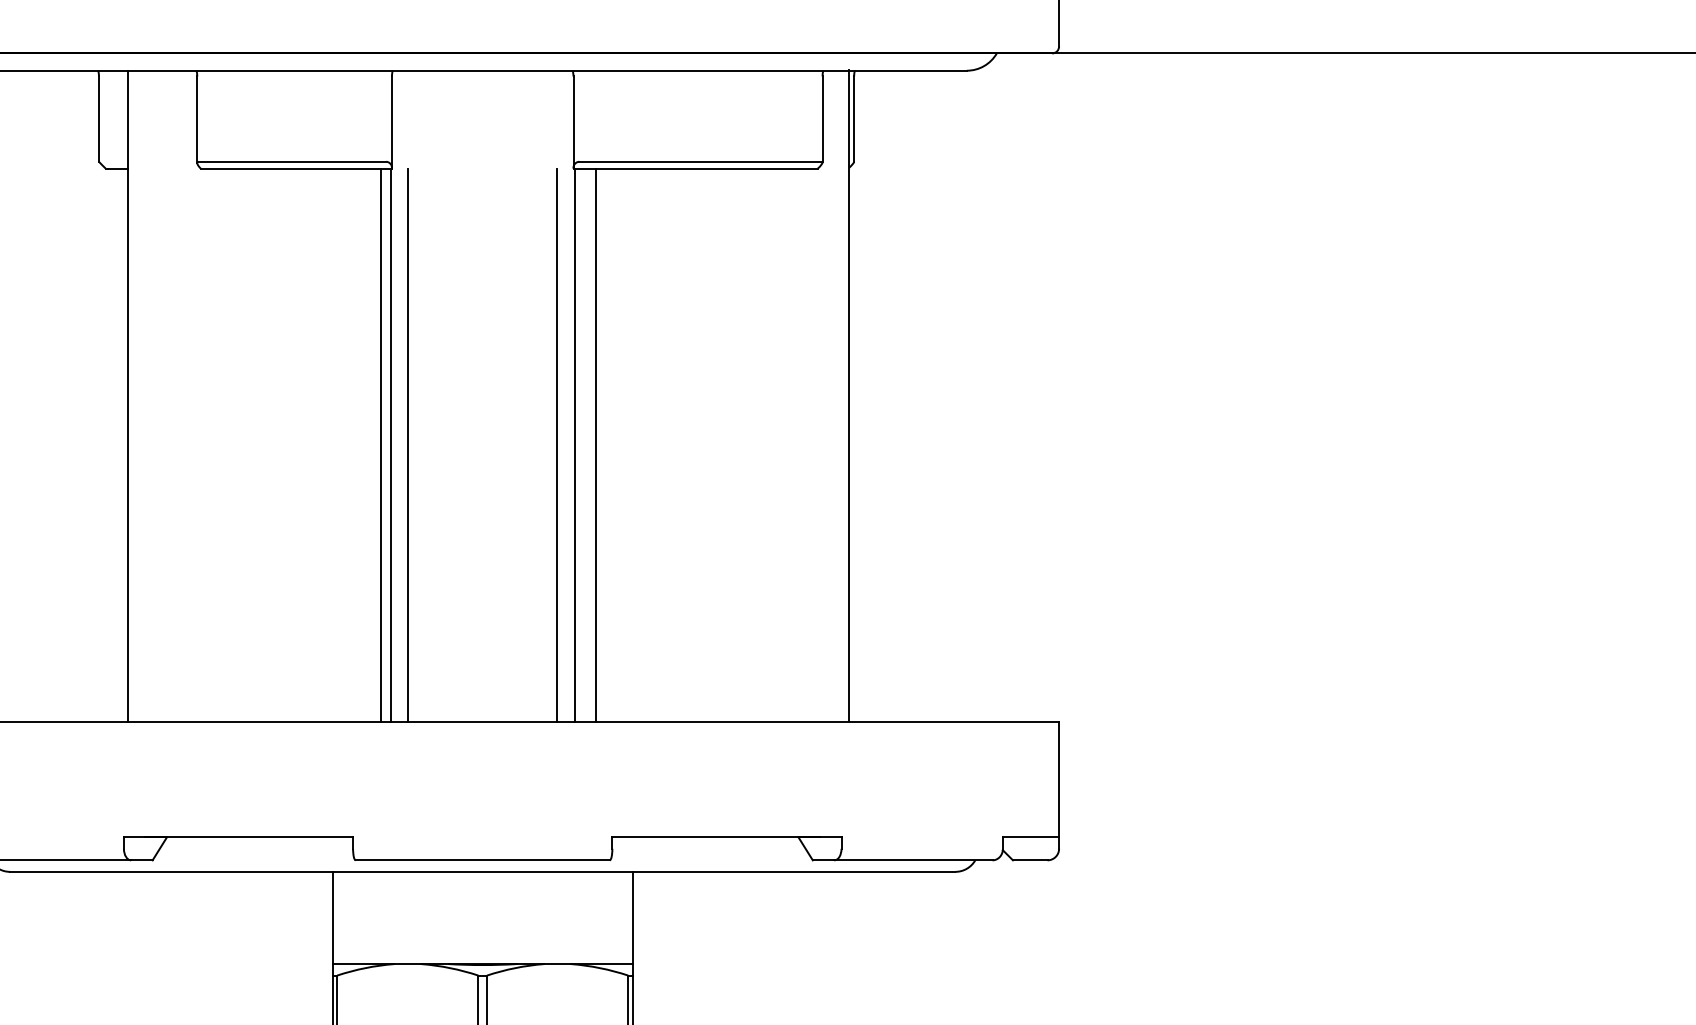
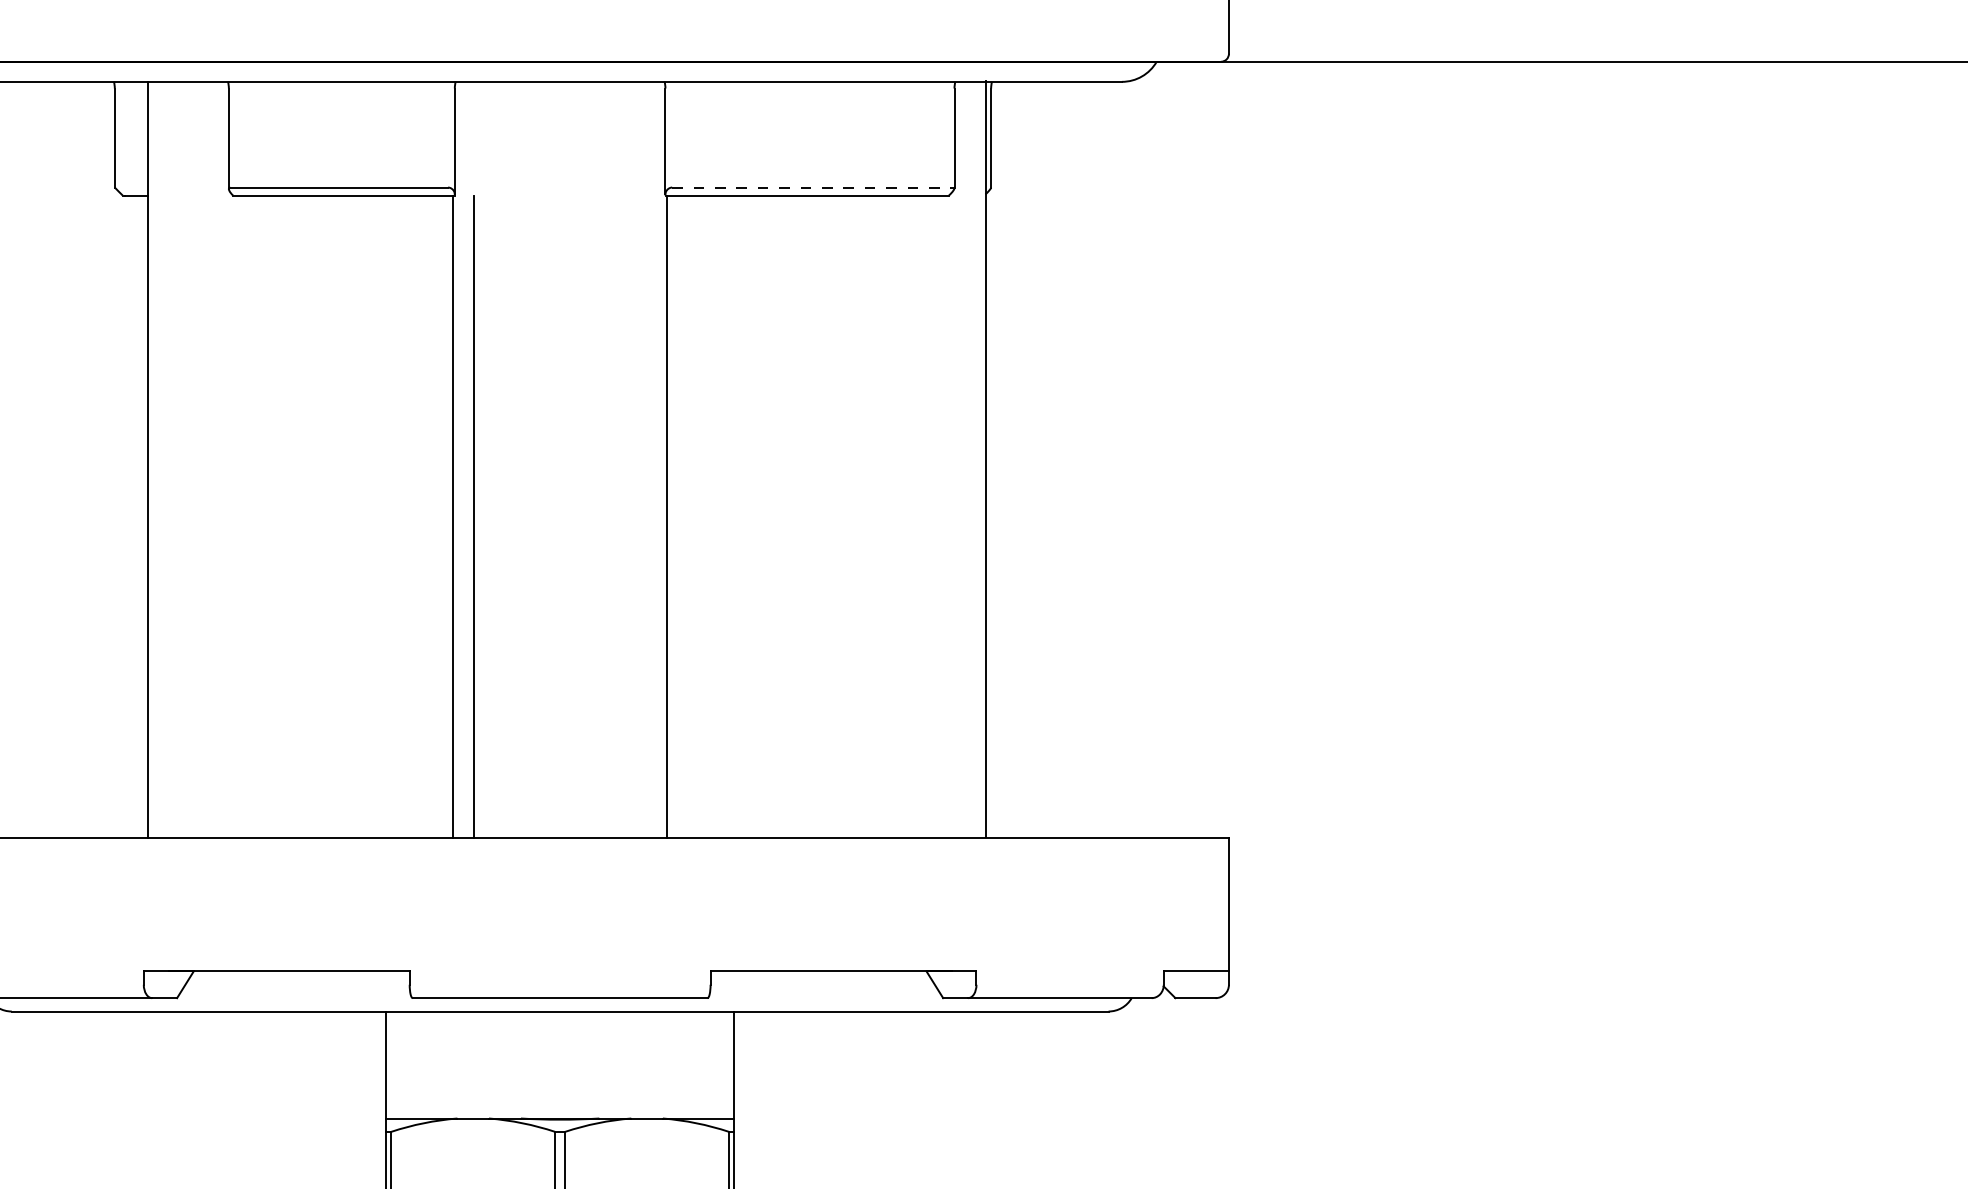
line: (701, 161) -> (814, 187), solid -> dashed
line: (381, 445) -> (442, 516), removed
line: (557, 445) -> (646, 516), removed
line: (595, 445) -> (690, 516), removed

